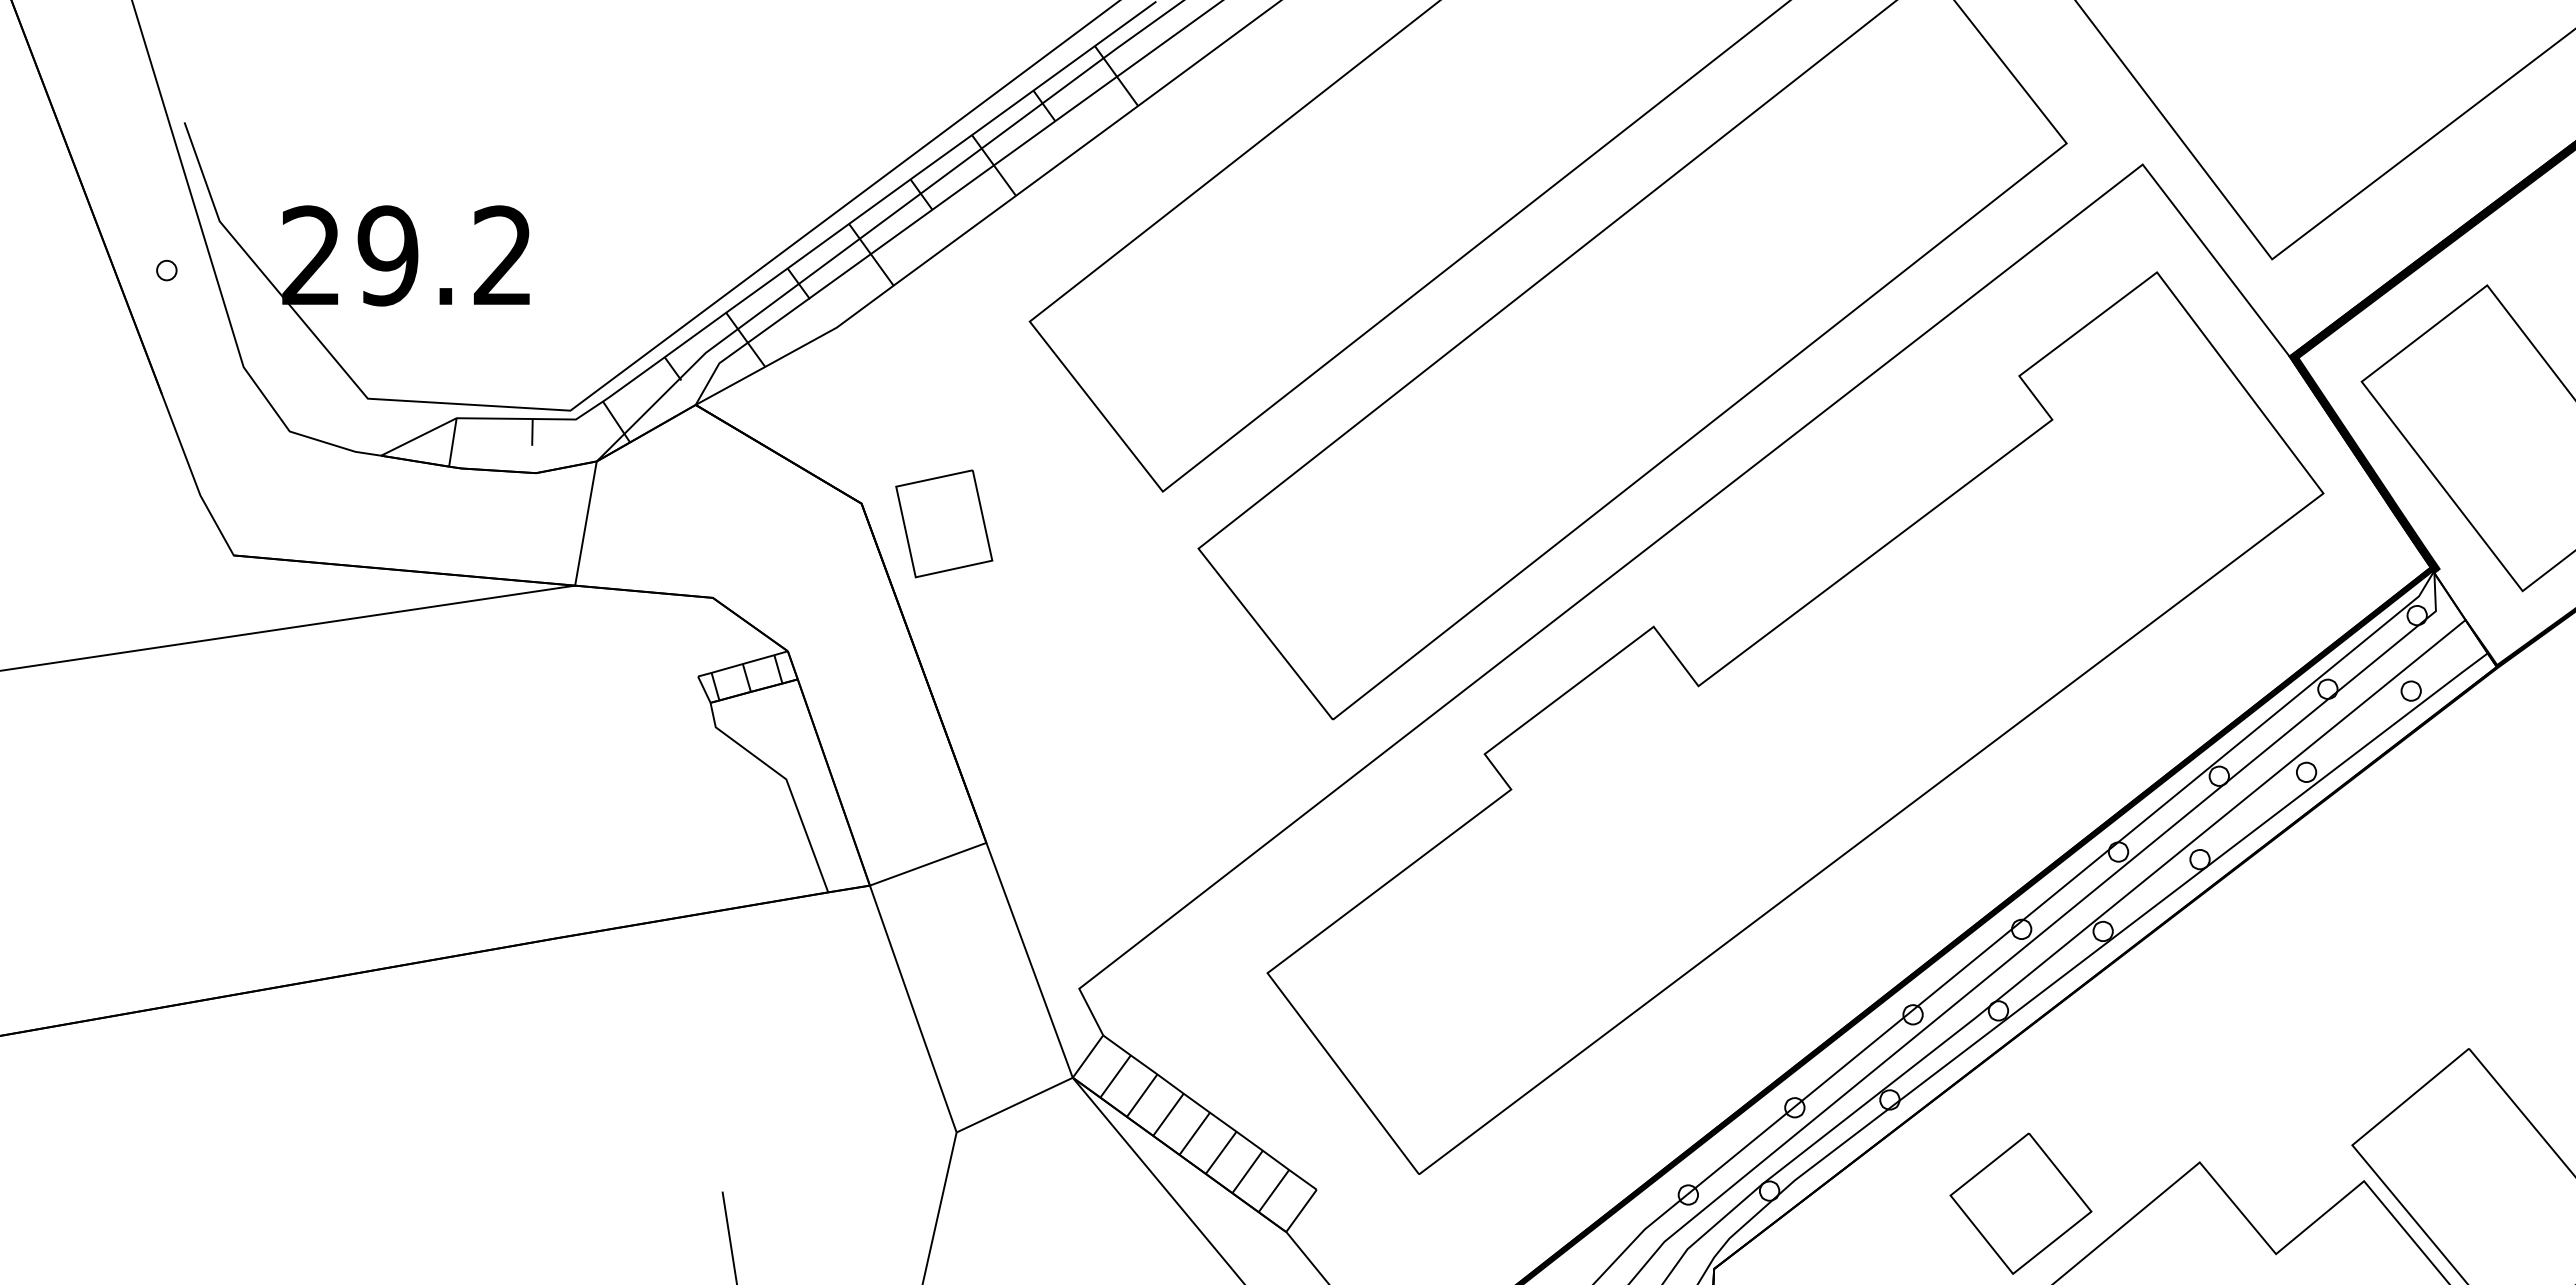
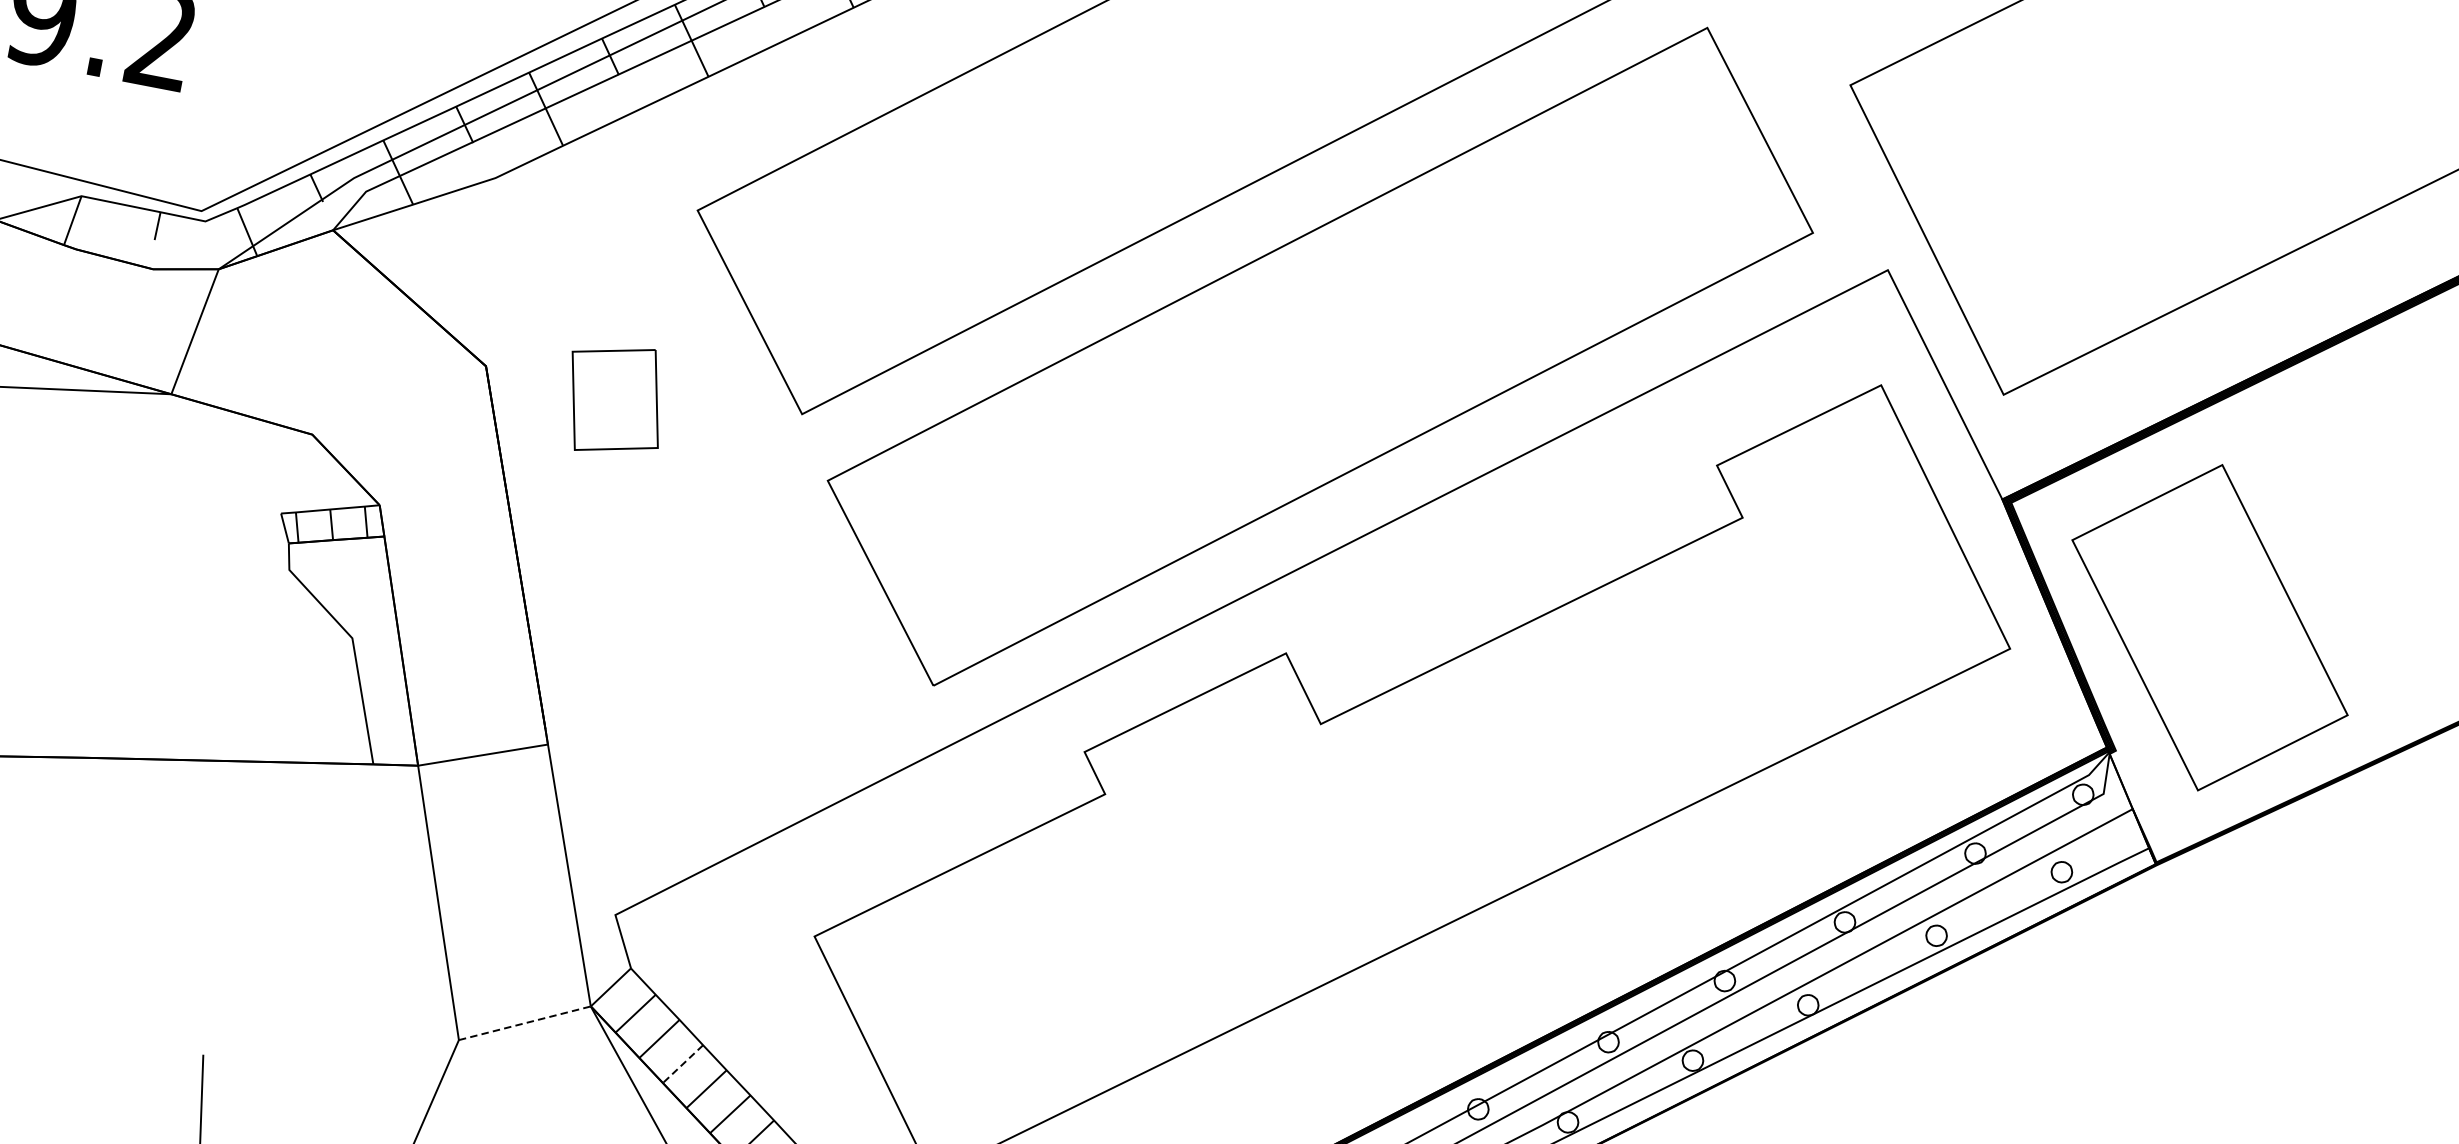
part: (944, 523) -> (615, 399), moved
line: (1015, 1104) -> (525, 1022), solid -> dashed
line: (1168, 1115) -> (682, 1064), solid -> dashed

